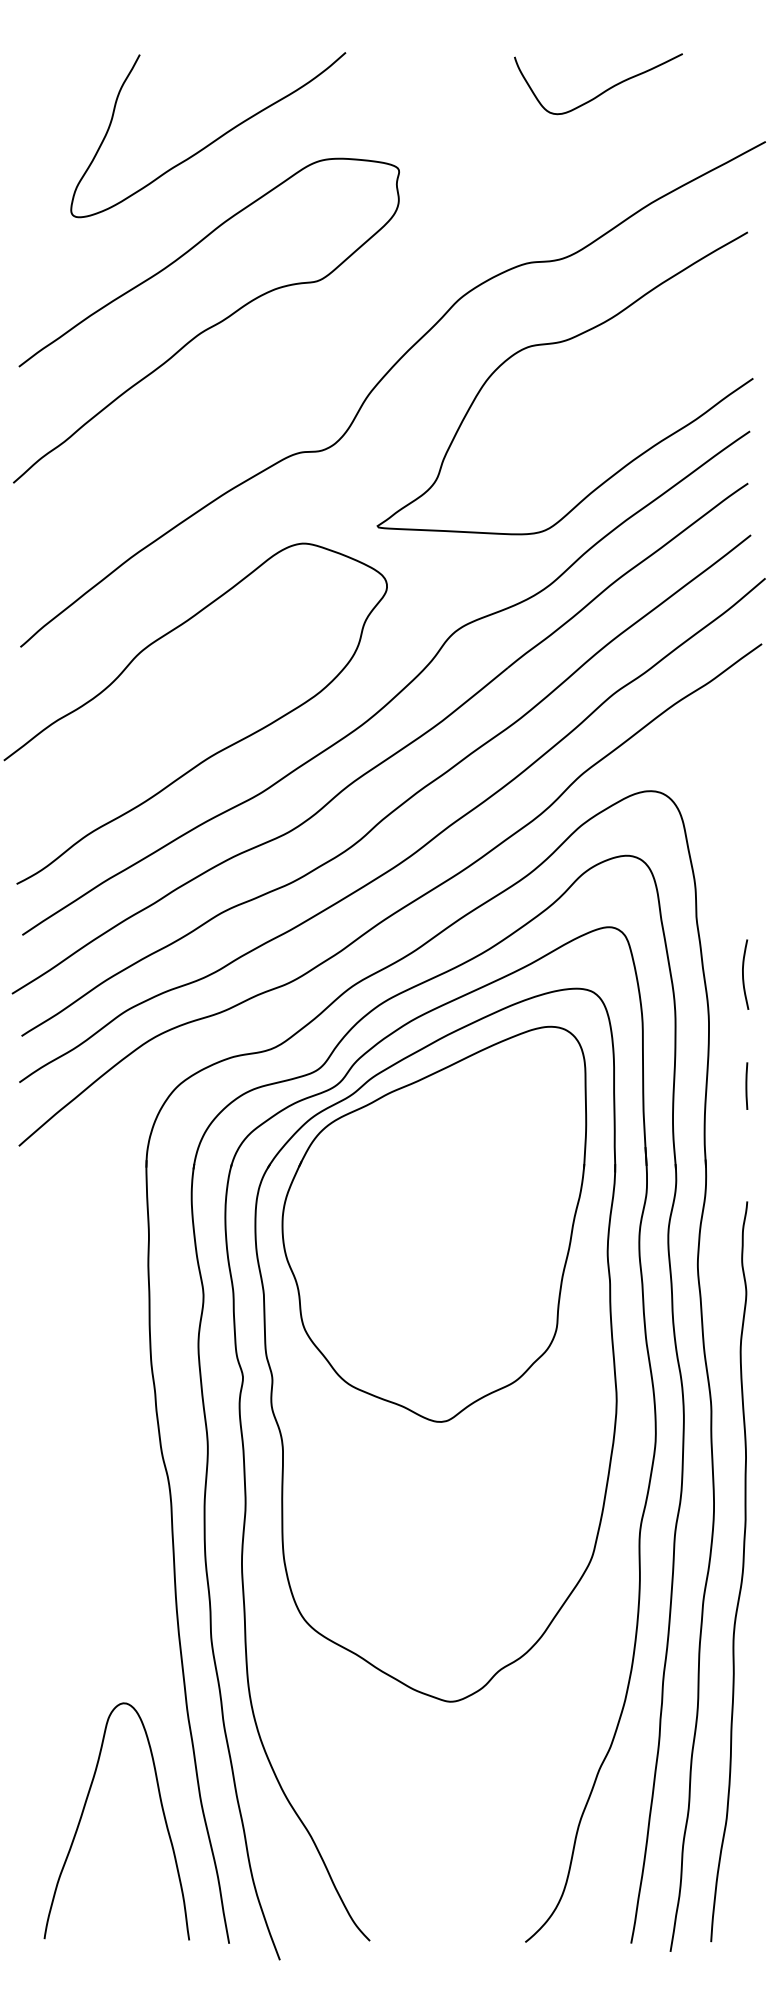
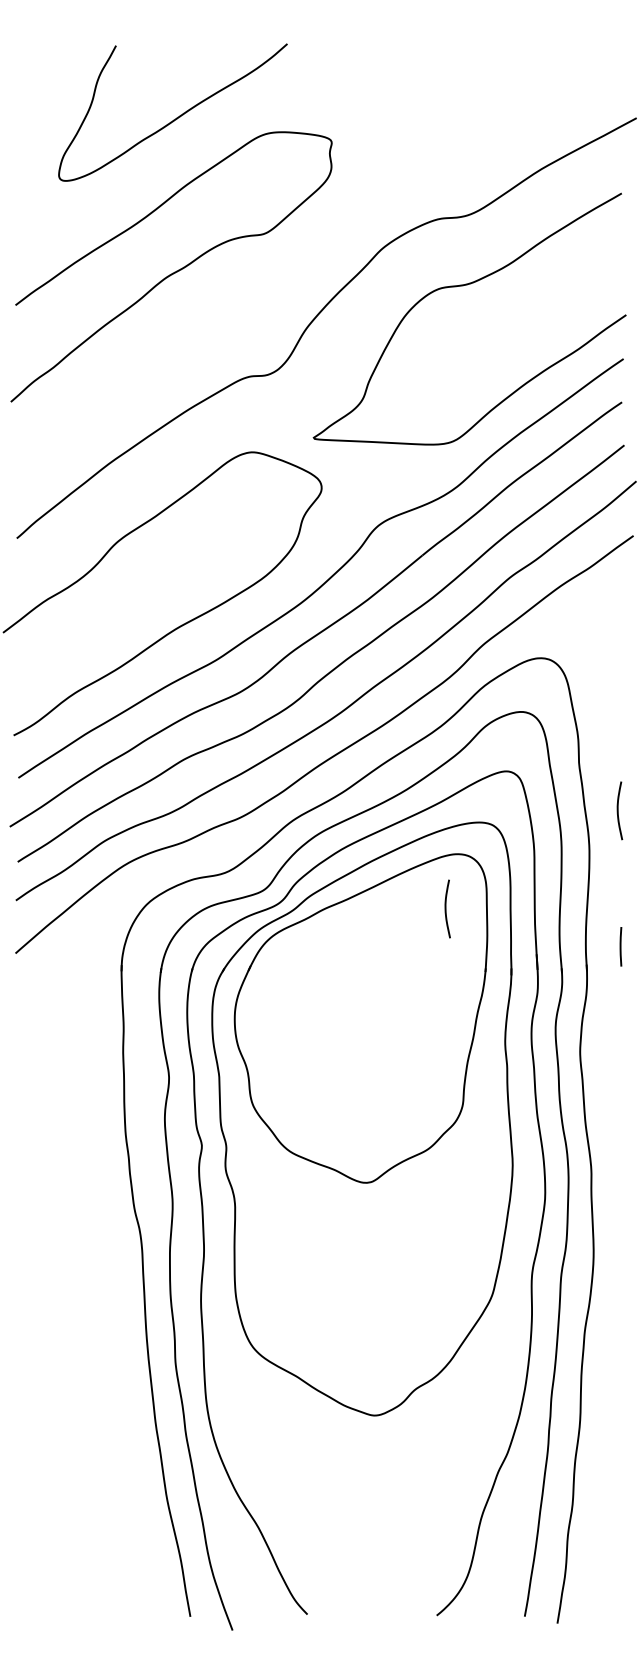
curve: (604, 90) -> (502, 75), removed
line: (746, 1085) -> (620, 946), moved
curve: (536, 1092) -> (446, 908), added
curve: (741, 1572) -> (616, 1308), removed
curve: (84, 1810) -> (70, 1506), removed

